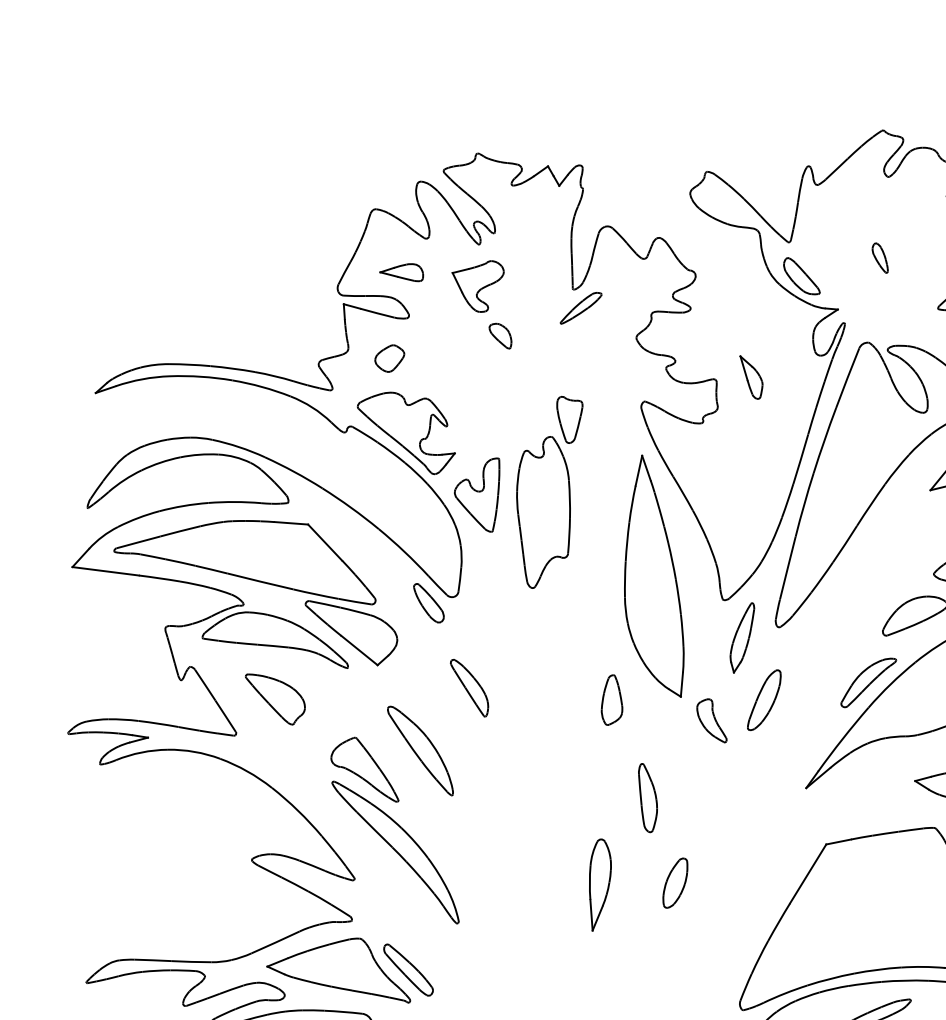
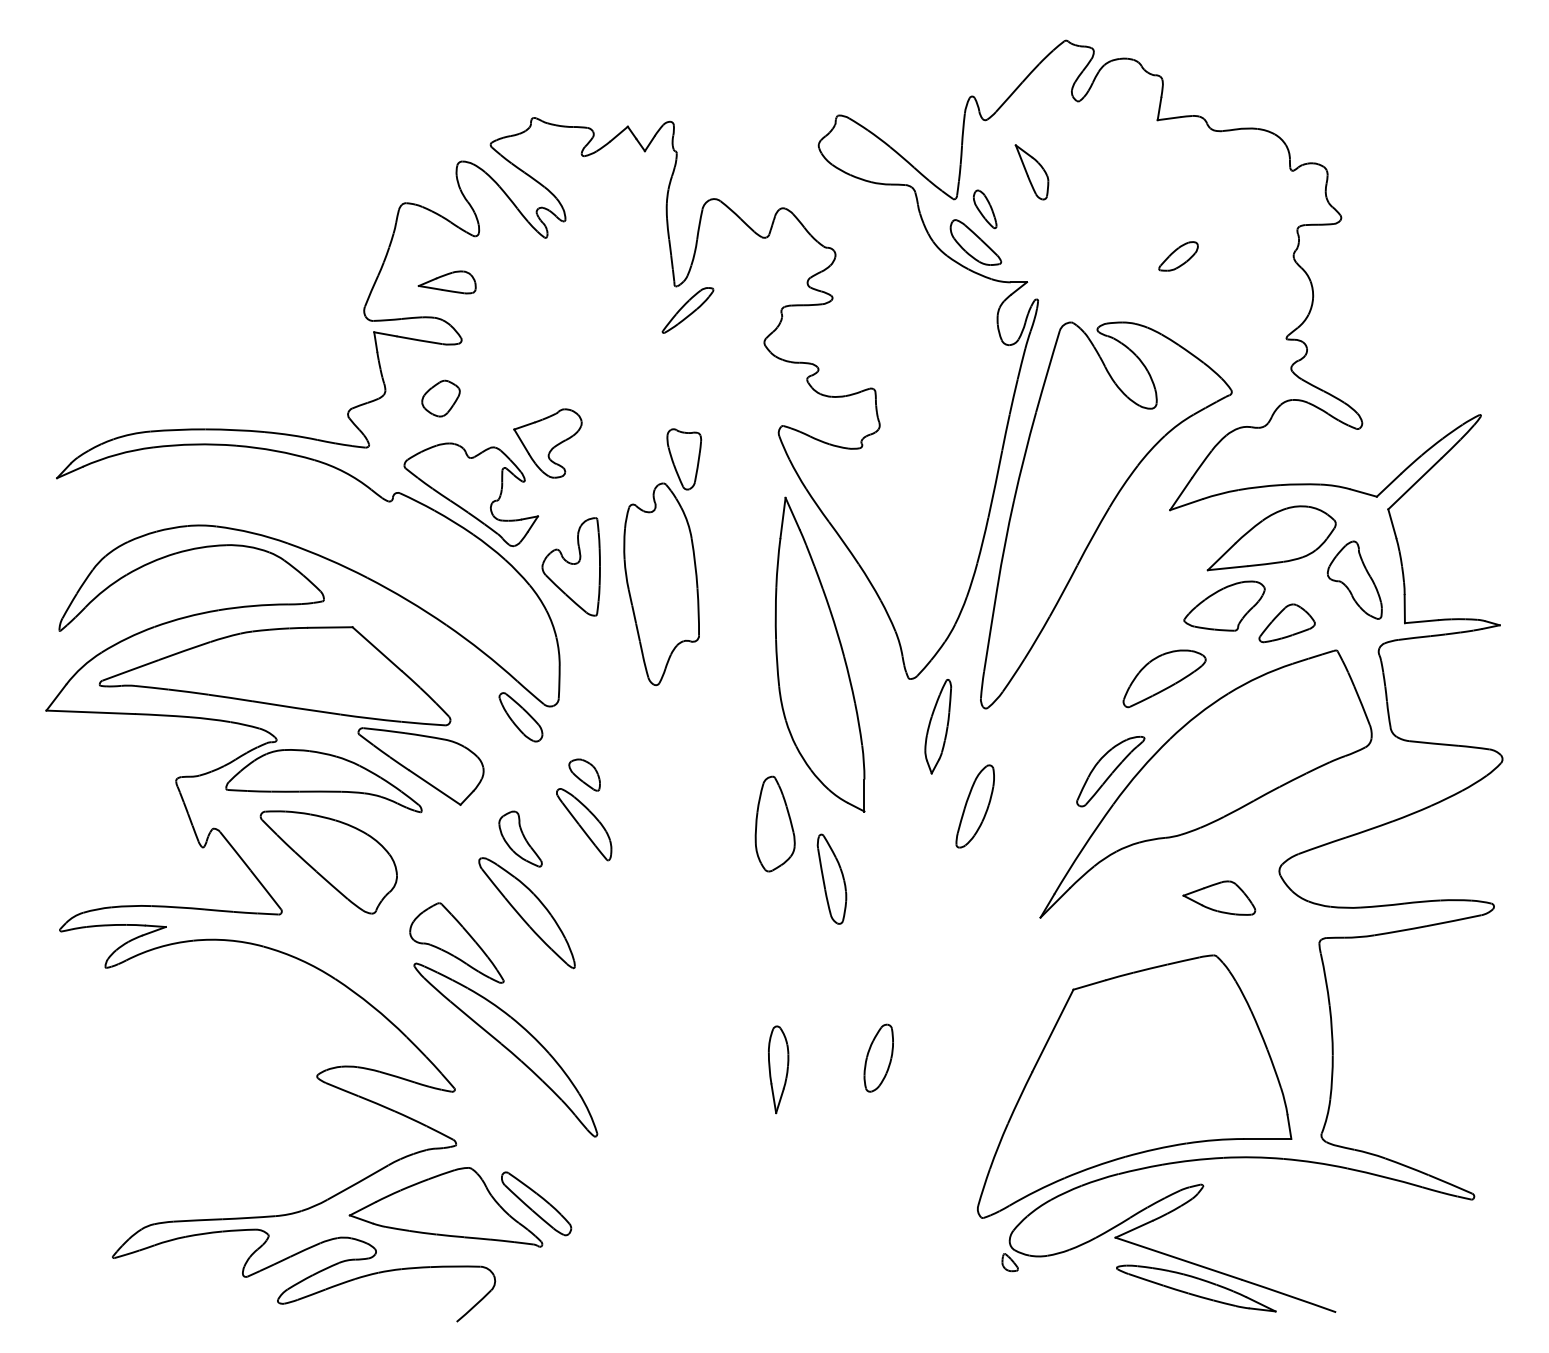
part: (880, 258) -> (985, 209), moved
part: (476, 285) -> (547, 443), moved
part: (500, 335) -> (584, 774), moved
part: (750, 377) -> (1031, 172), moved
part: (274, 699) -> (328, 862), size x1.67
part: (612, 699) -> (774, 823), size x1.43
part: (712, 719) -> (520, 838), moved
part: (647, 797) -> (831, 878), moved
part: (599, 885) -> (778, 1069), size x0.71

